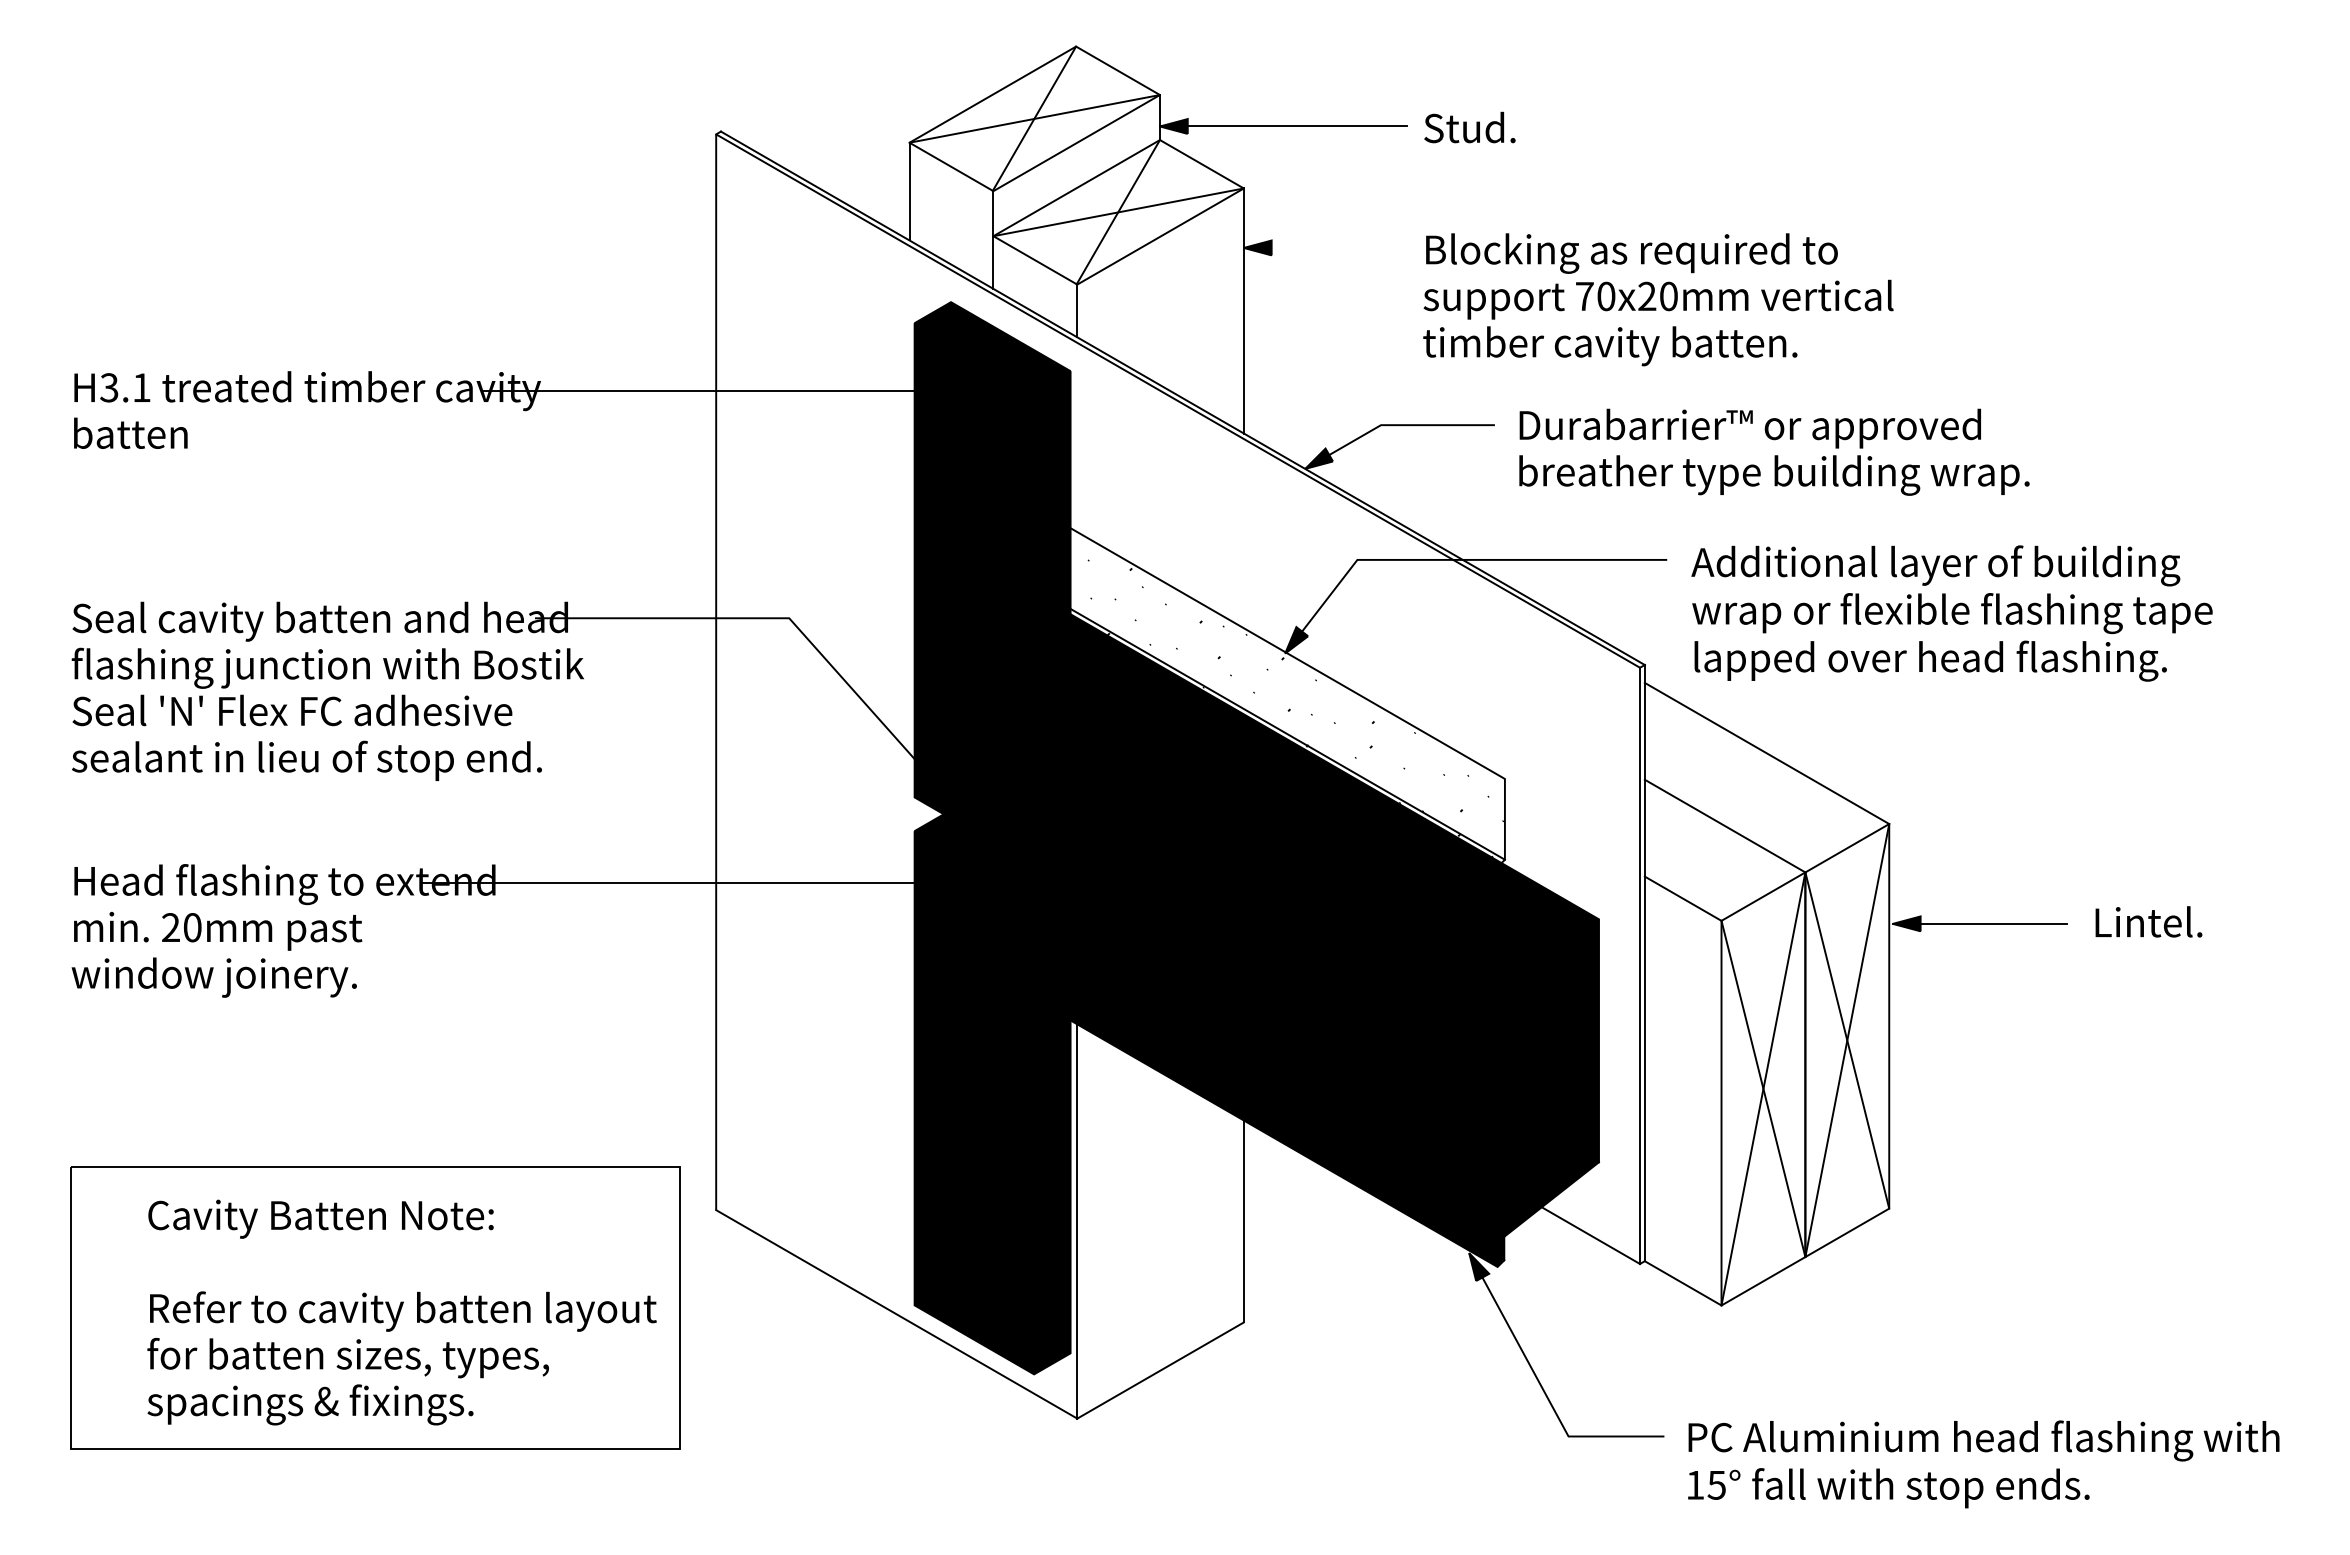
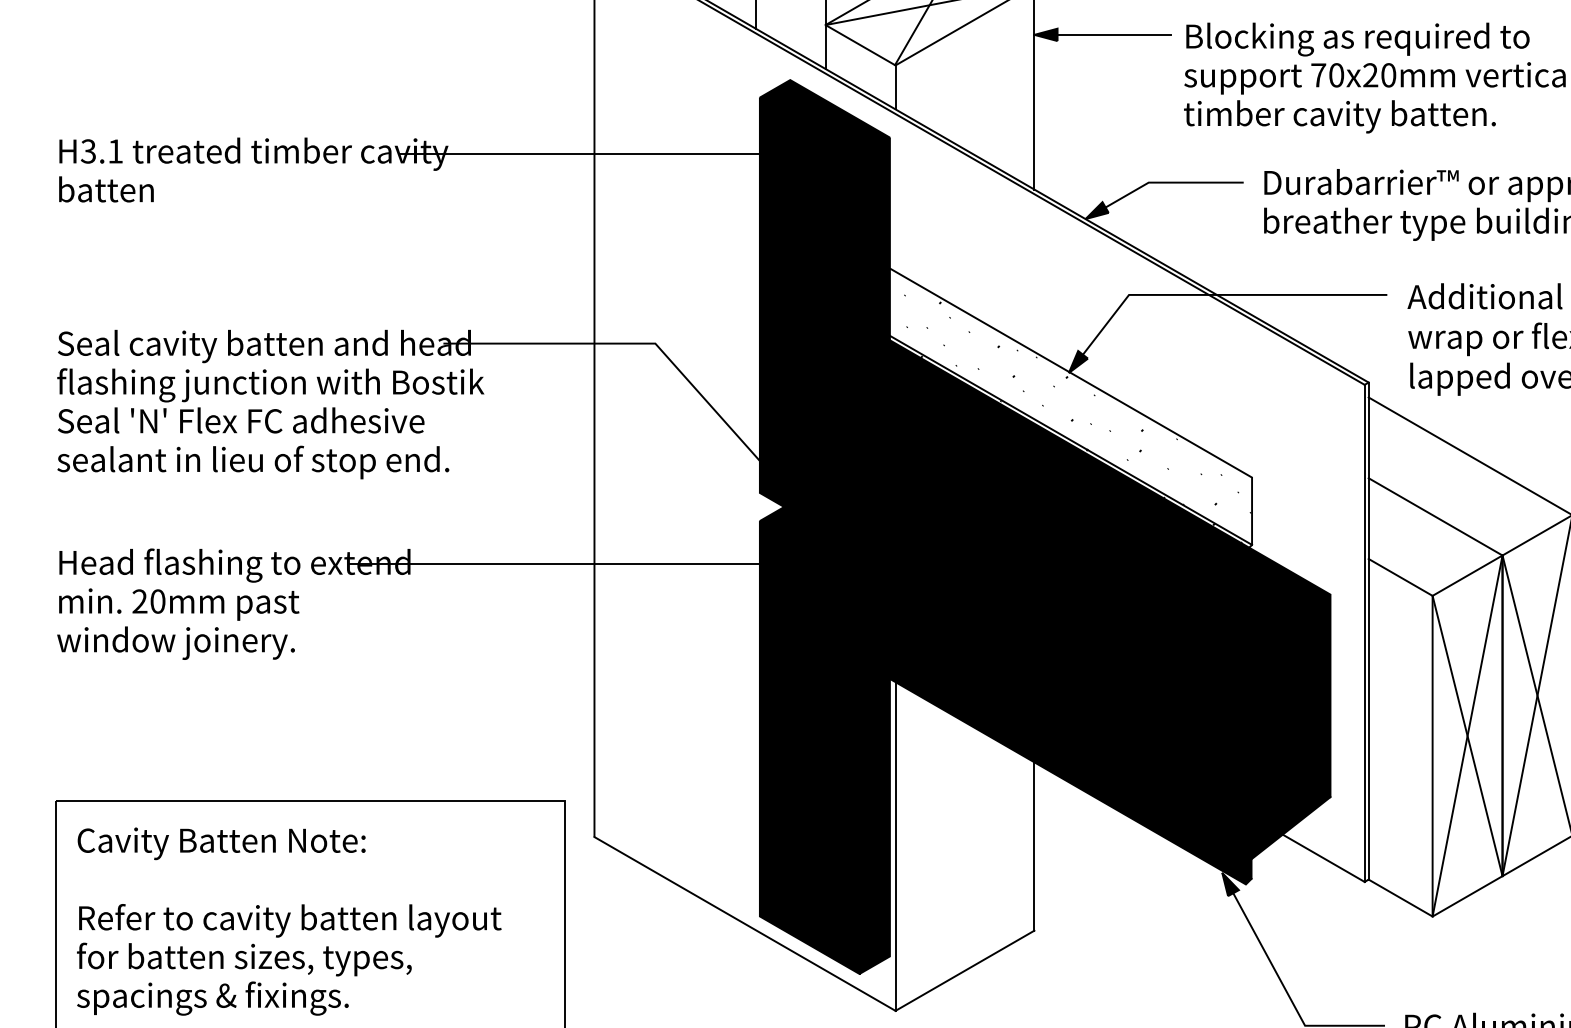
line: (1325, 247) -> (1102, 34), added
text: (401, 1312) -> (288, 921), moved

